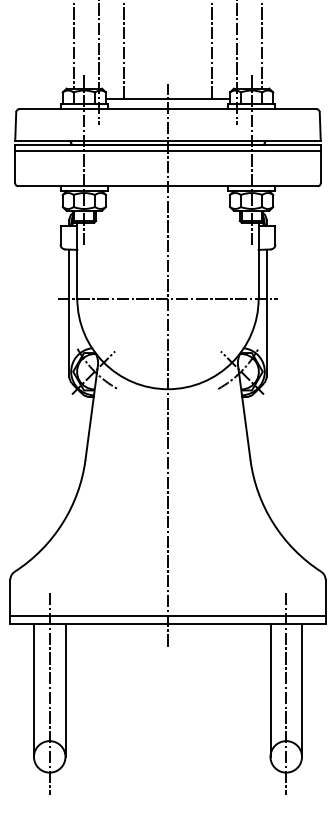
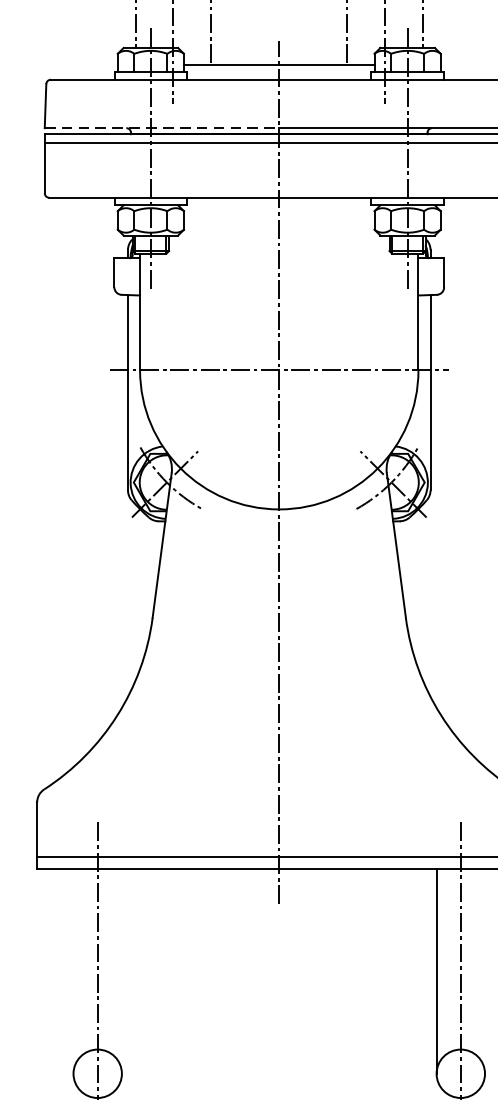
line: (92, 140) -> (163, 127), solid -> dashed
line: (33, 689) -> (72, 970), removed
line: (65, 689) -> (121, 970), removed
line: (302, 689) -> (485, 970), removed

